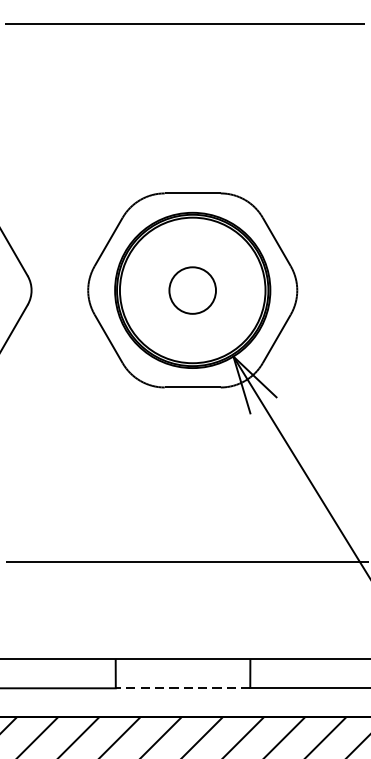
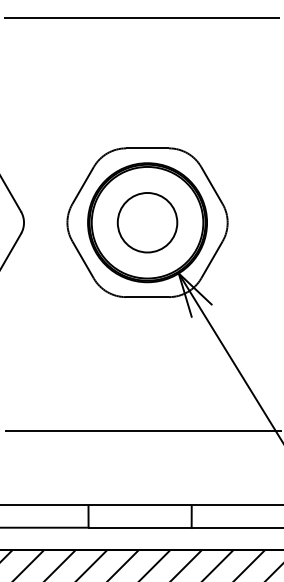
circle: (192, 290) -> (147, 222), size x1.67
line: (183, 688) -> (140, 527), dashed -> solid

